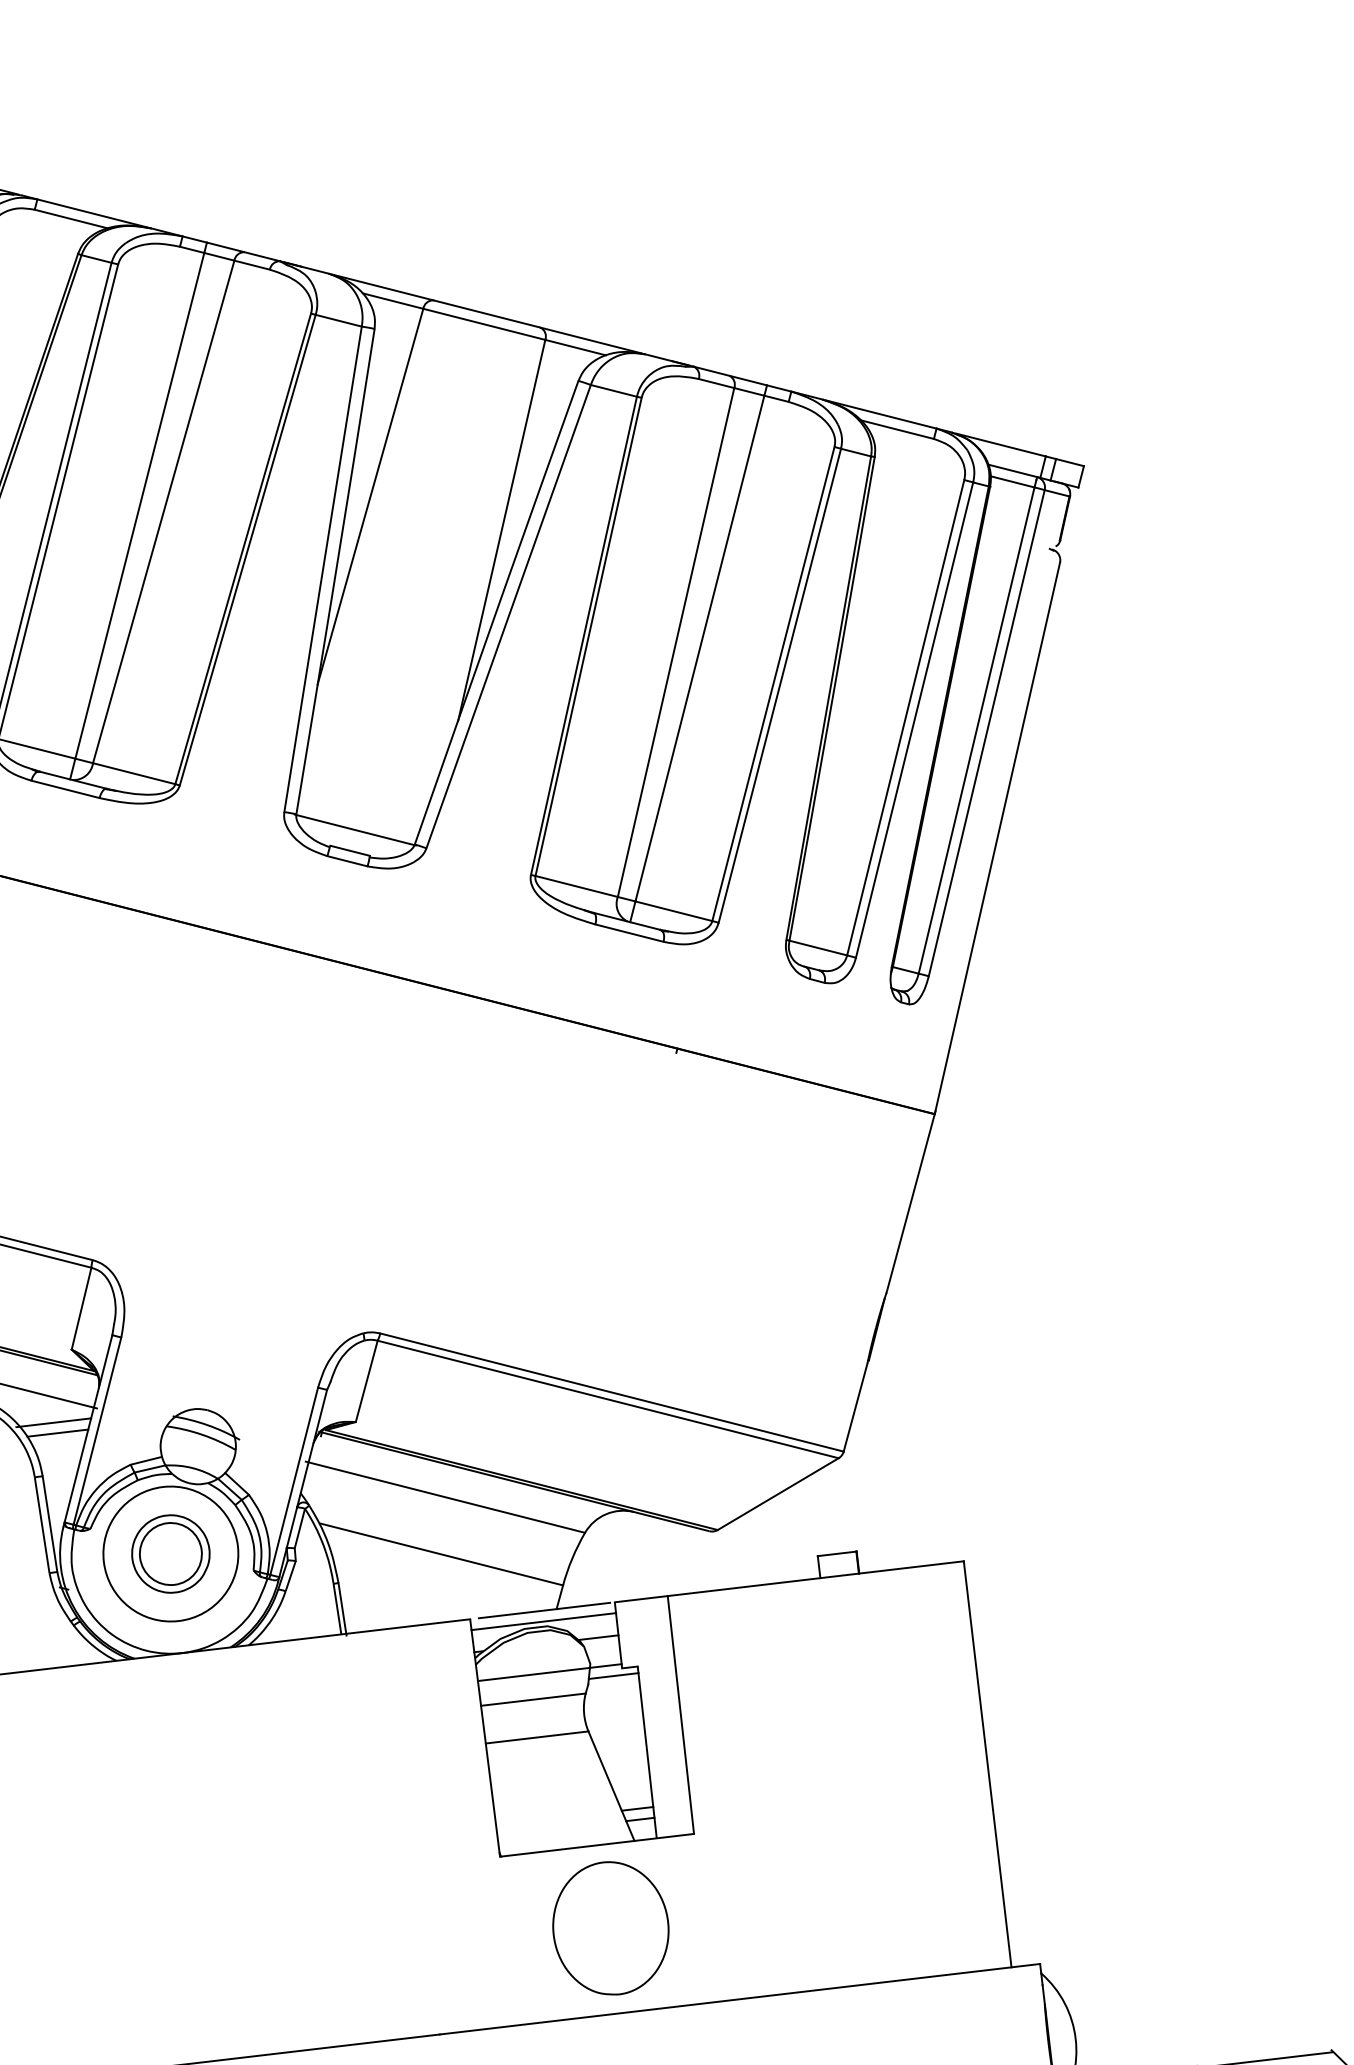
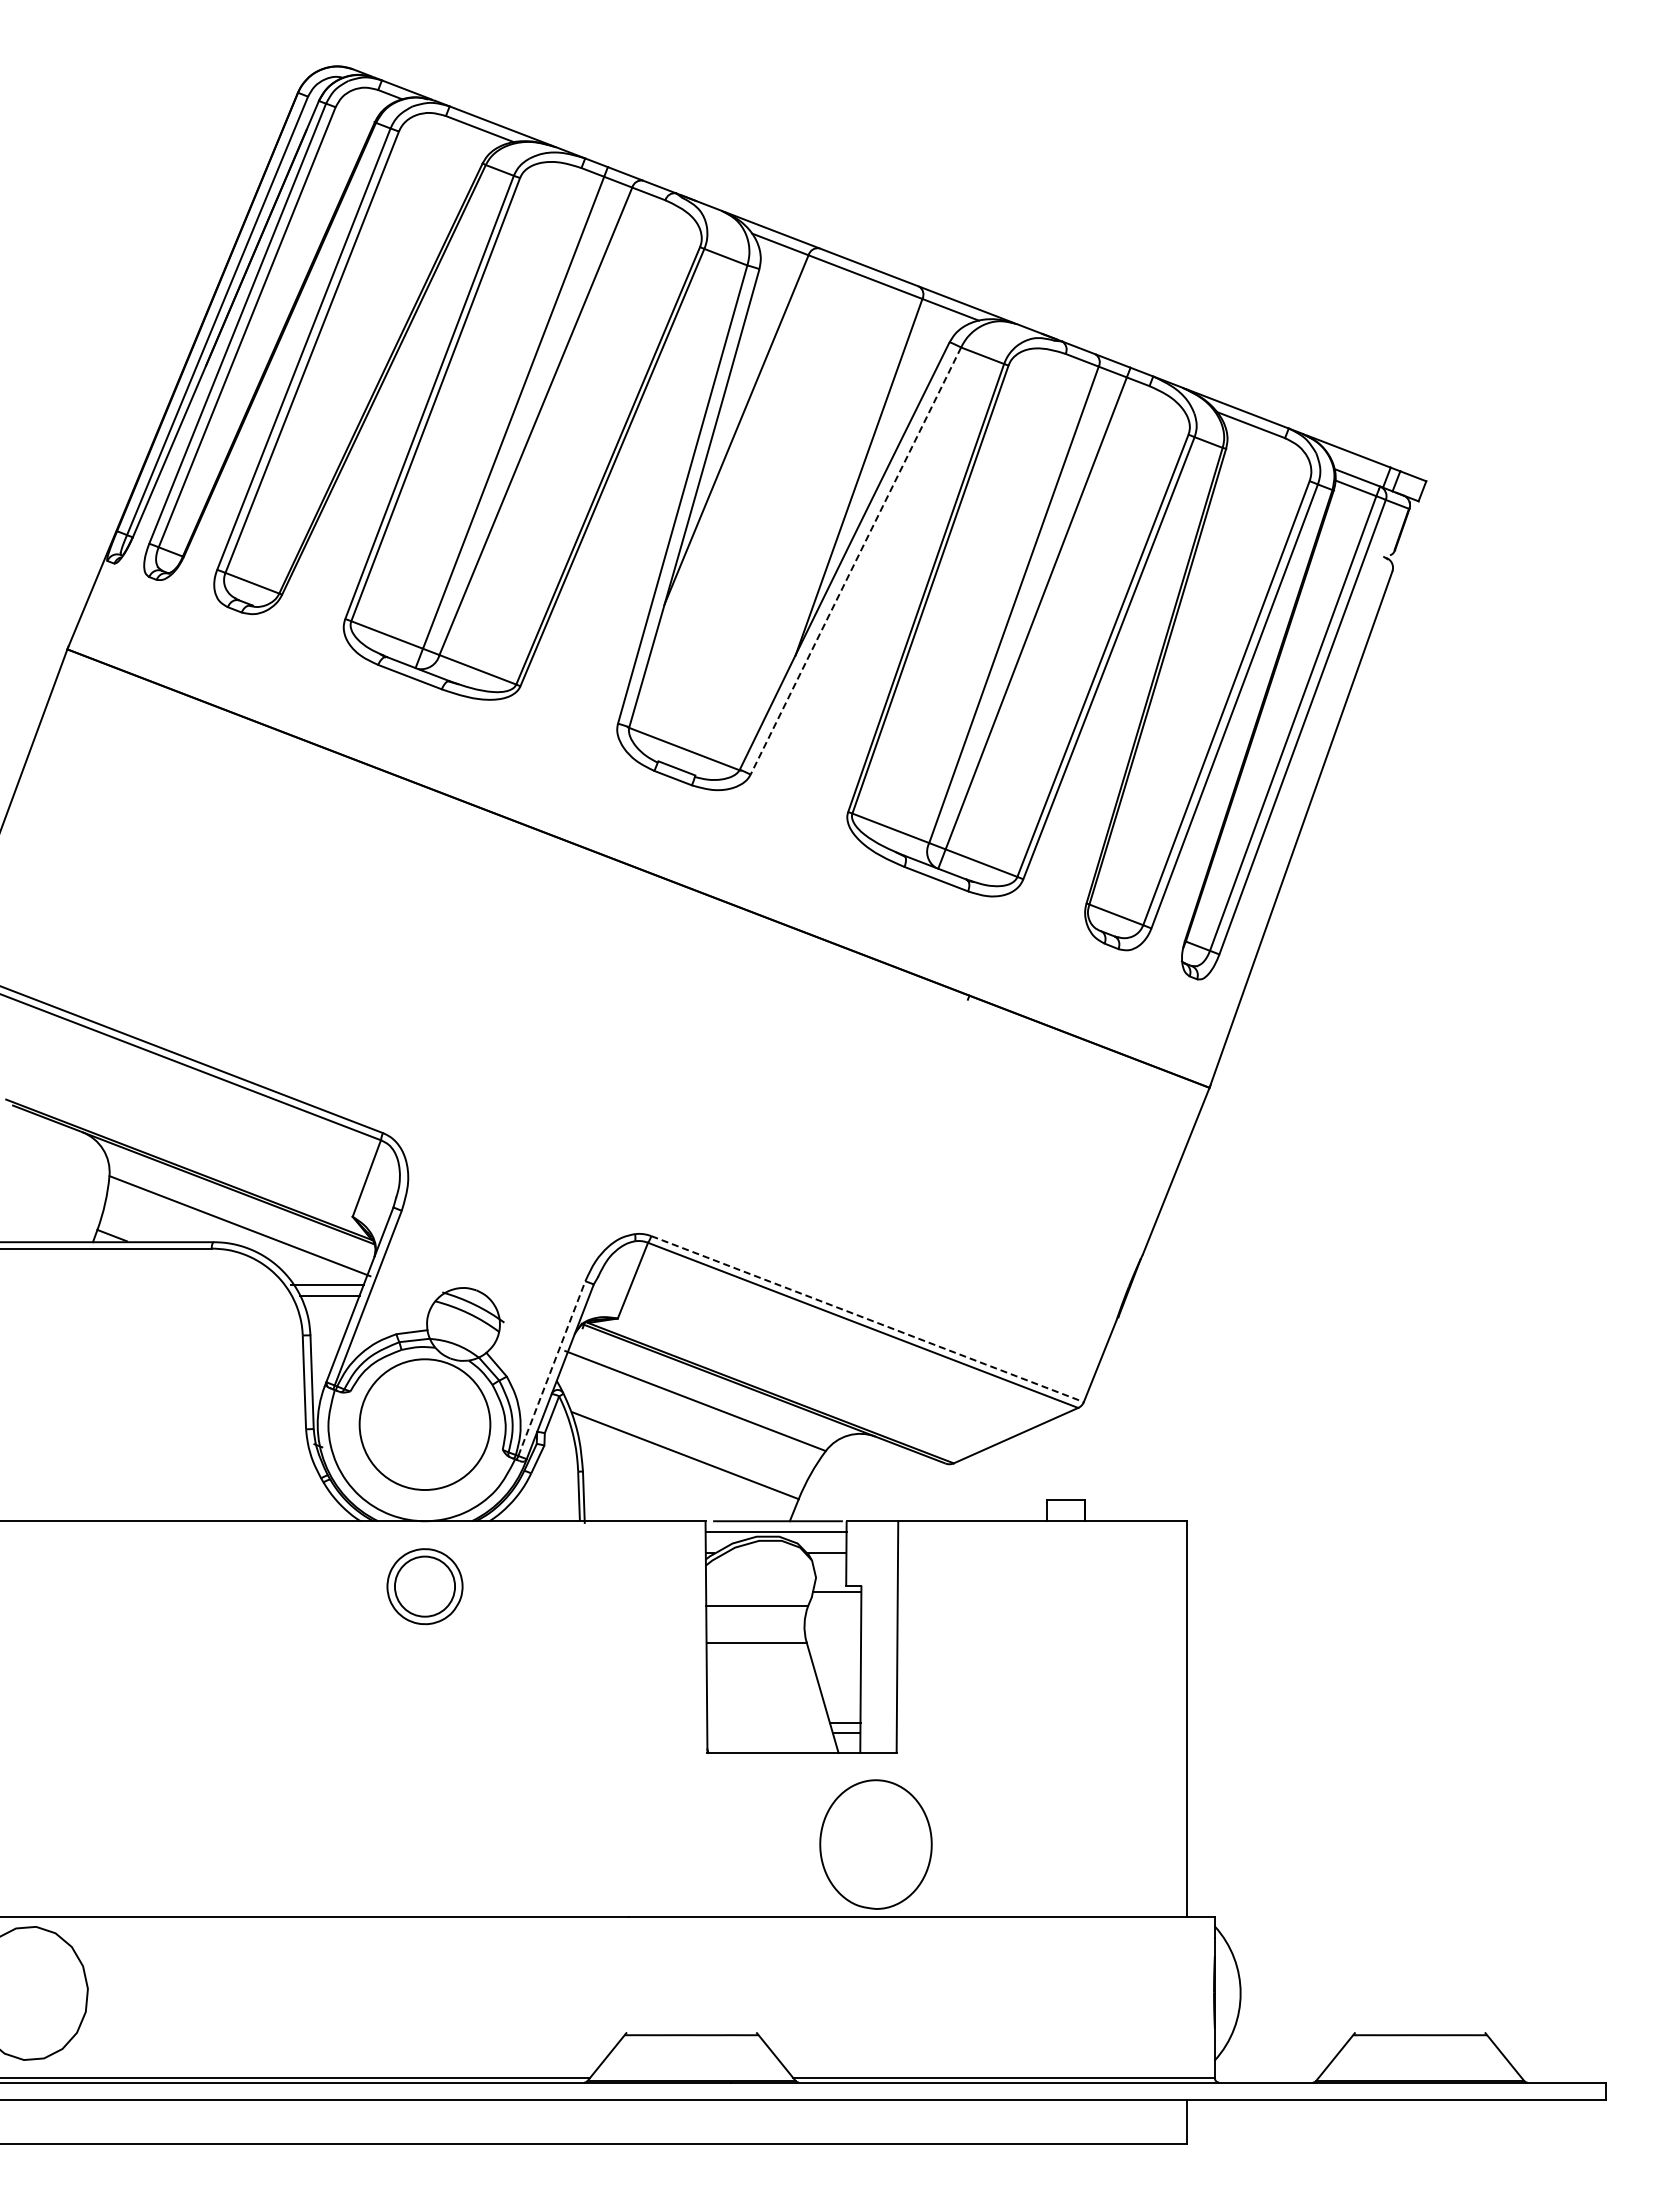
line: (508, 617) -> (855, 561), solid -> dashed
line: (611, 1392) -> (867, 1319), solid -> dashed
line: (293, 1481) -> (551, 1368), solid -> dashed
part: (170, 1553) -> (424, 1586), moved
line: (550, 1672) -> (776, 1581), removed
part: (610, 1928) -> (875, 1844), moved

